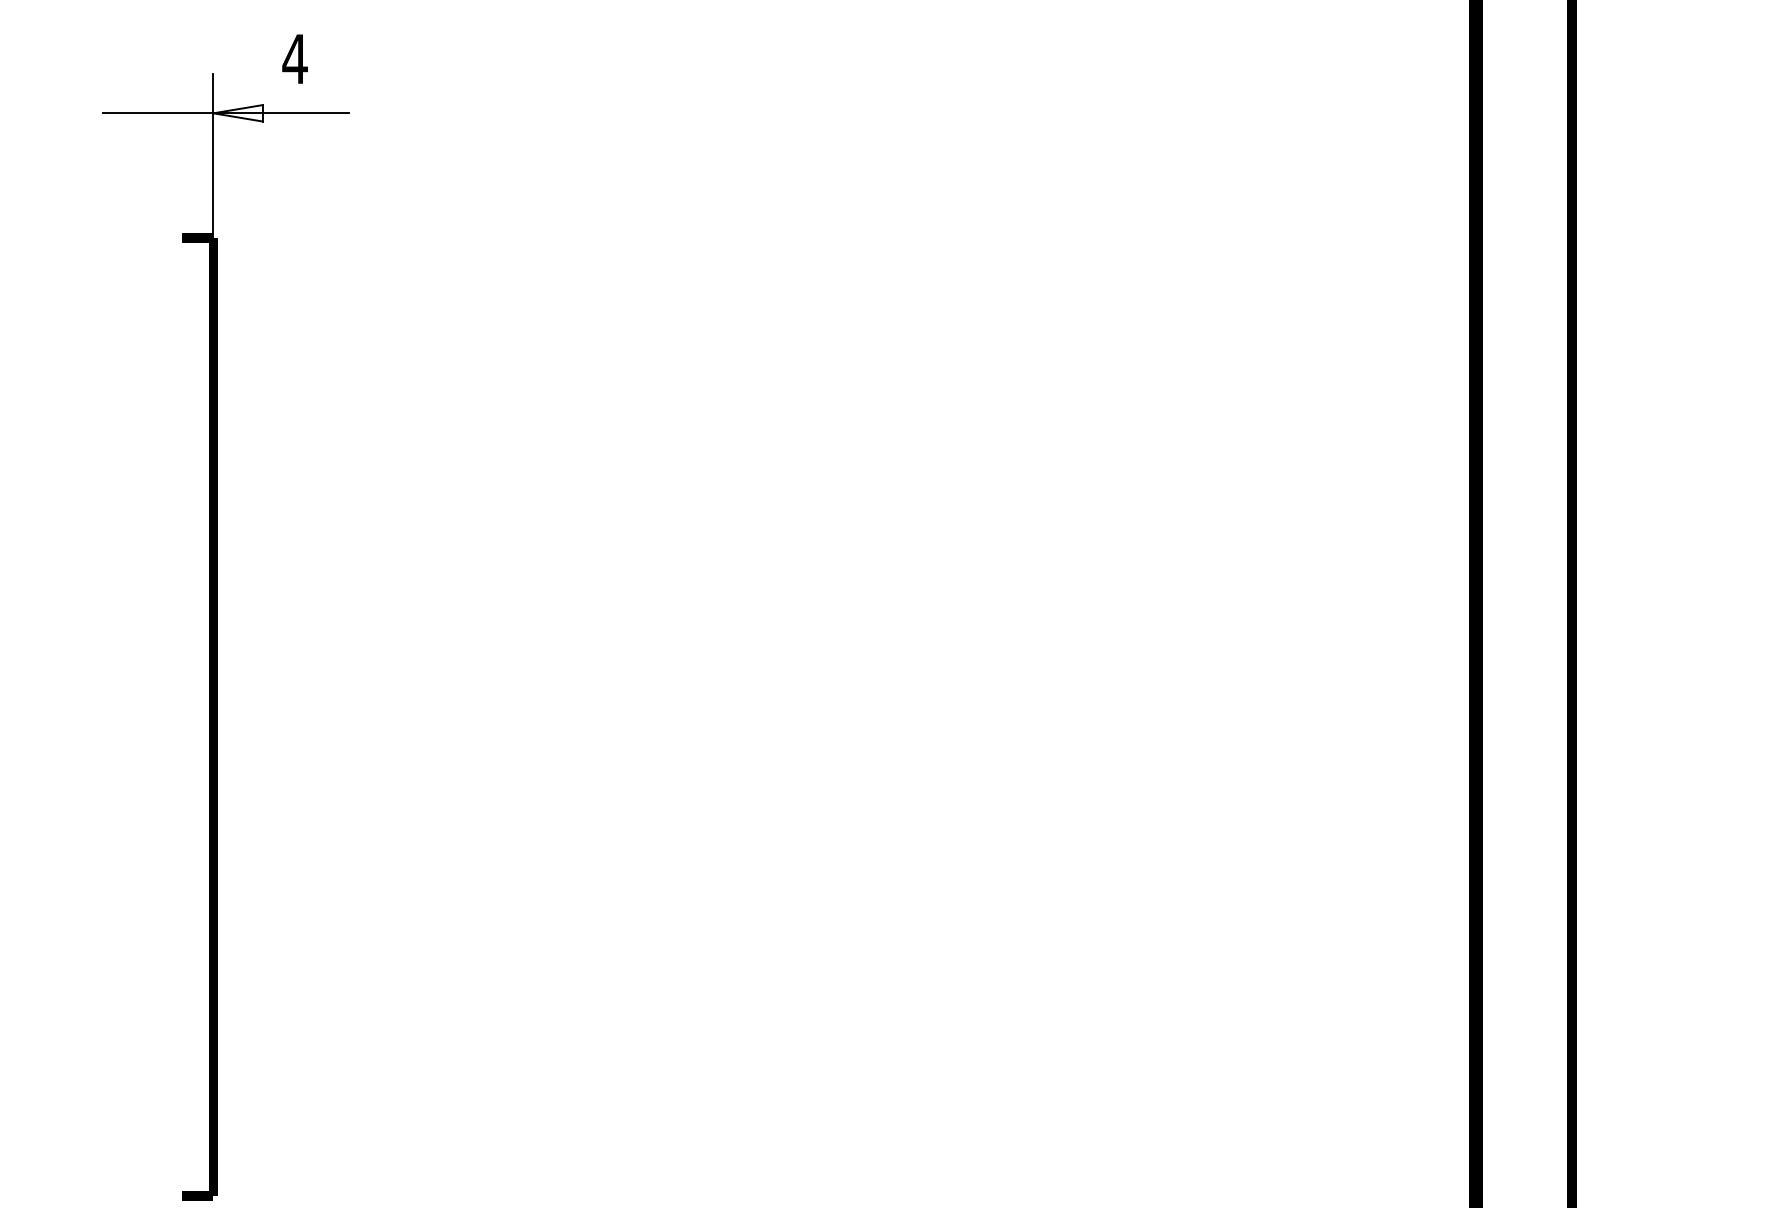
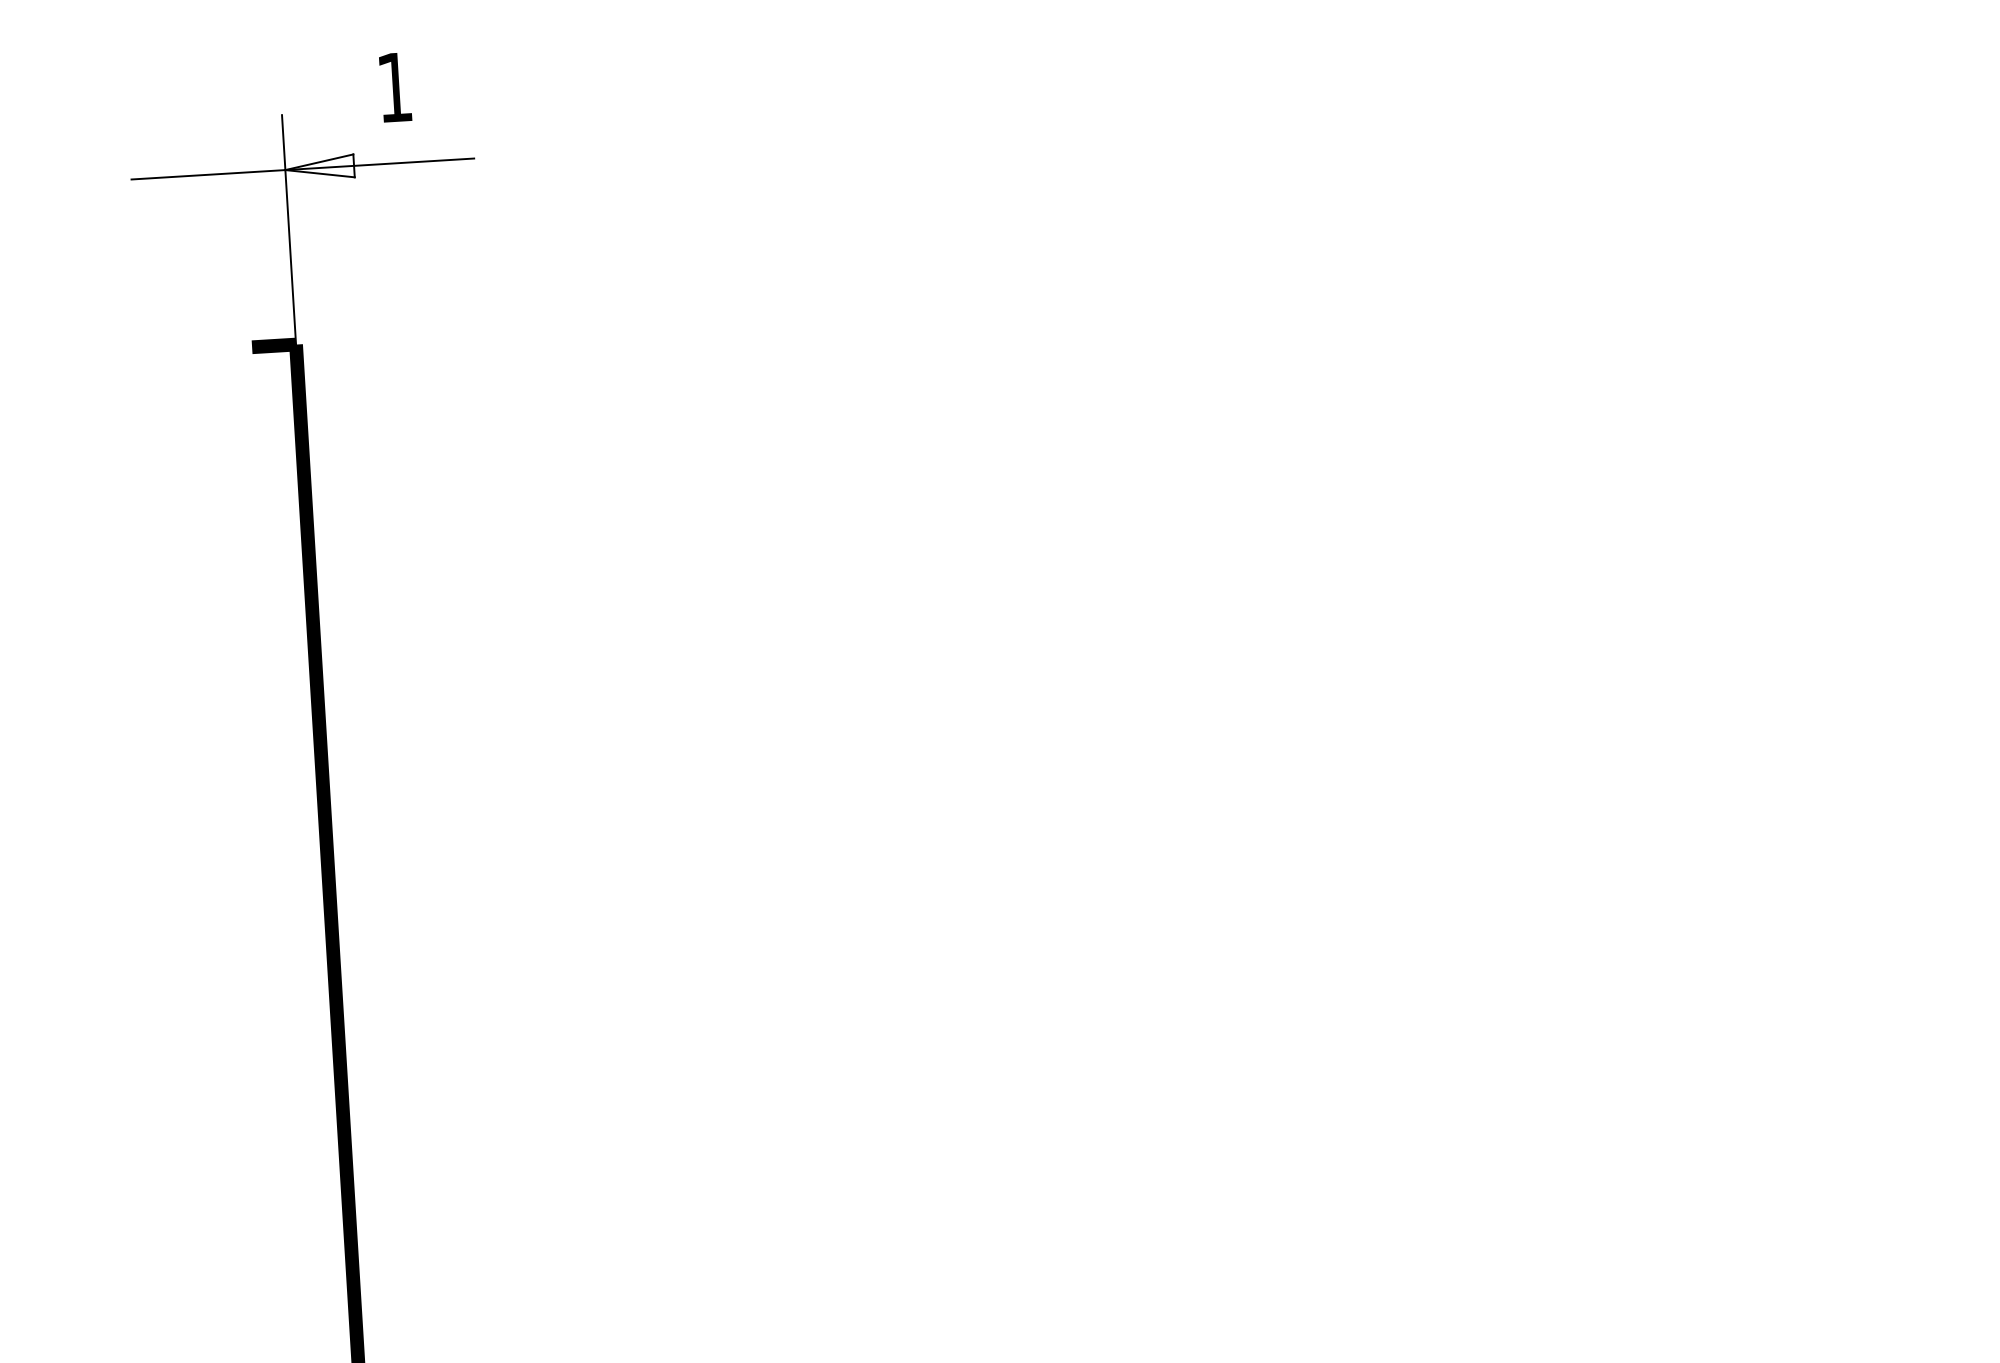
text: (294, 58) -> (393, 86), 4 -> 1

